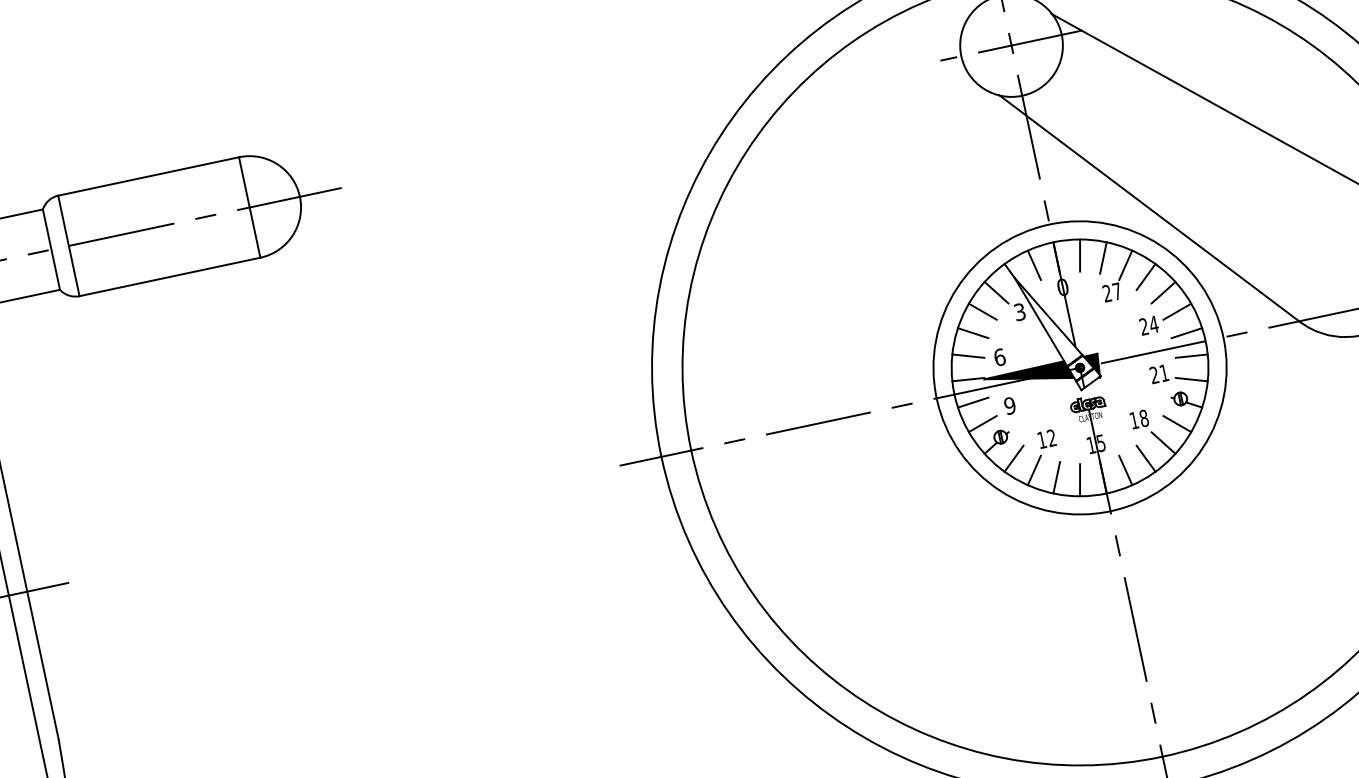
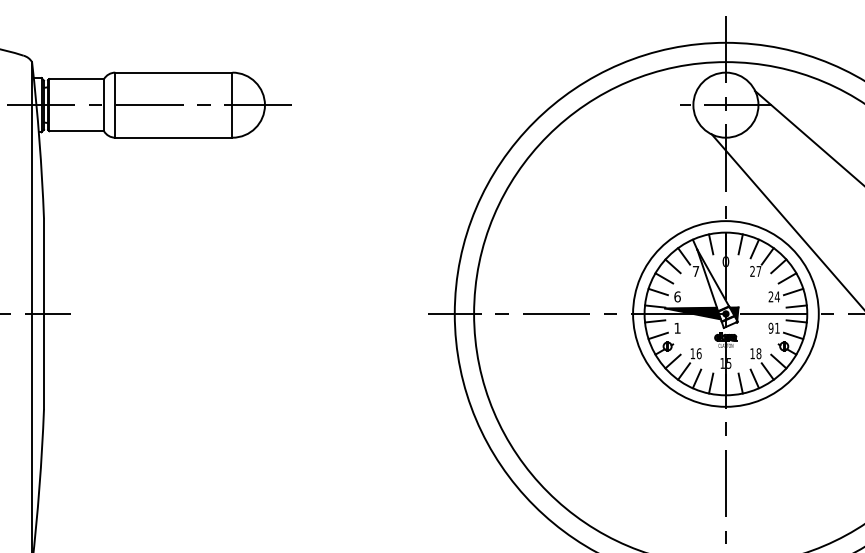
text: (1019, 312) -> (695, 271), 3 -> 7
text: (1153, 375) -> (770, 328), 21 -> 91
text: (1009, 404) -> (677, 327), 9 -> 1
text: (1050, 437) -> (698, 353), 12 -> 16

